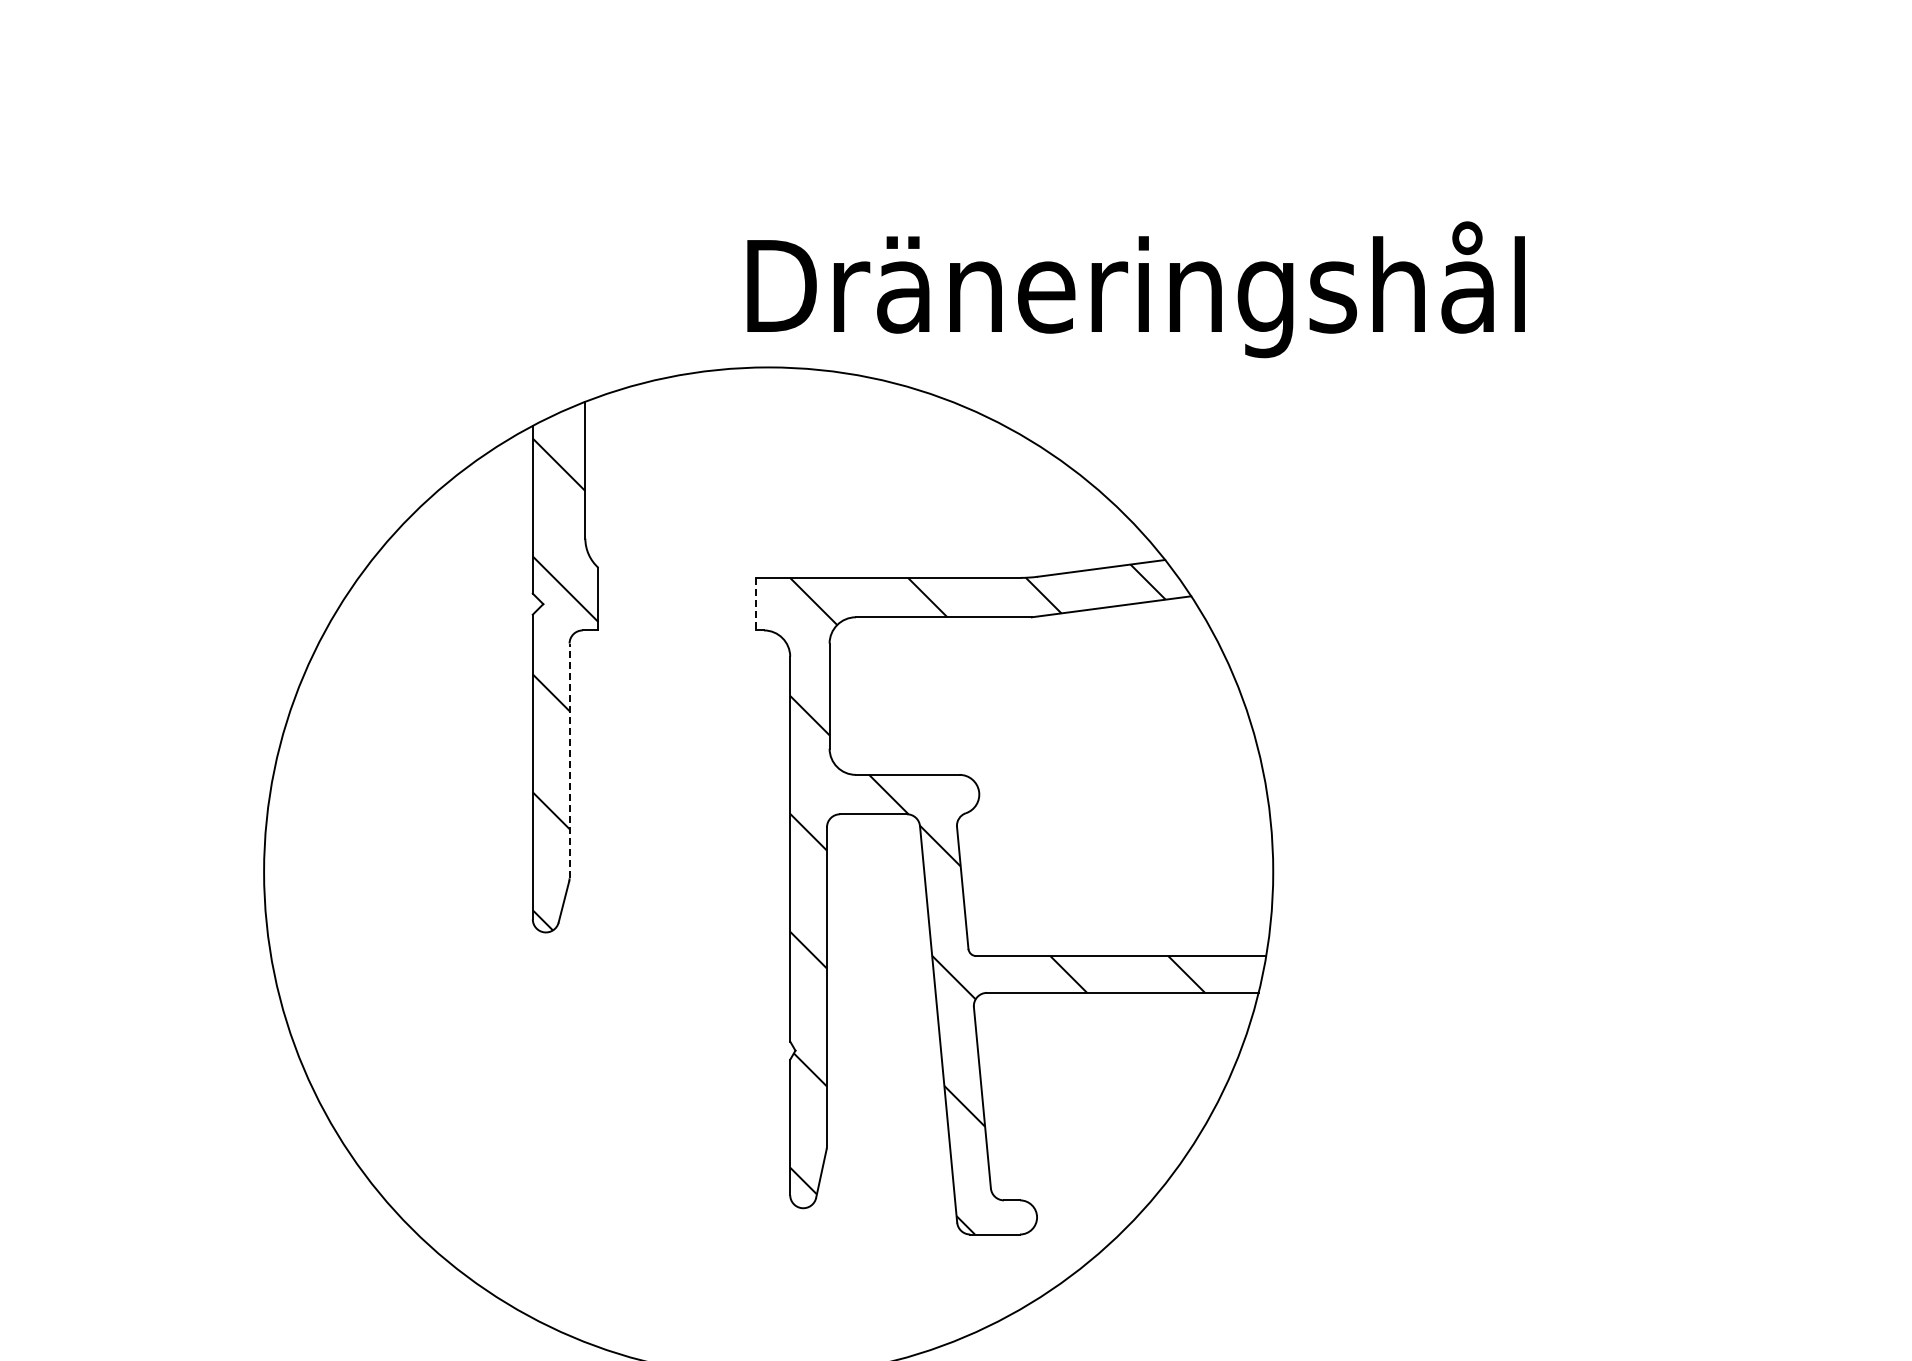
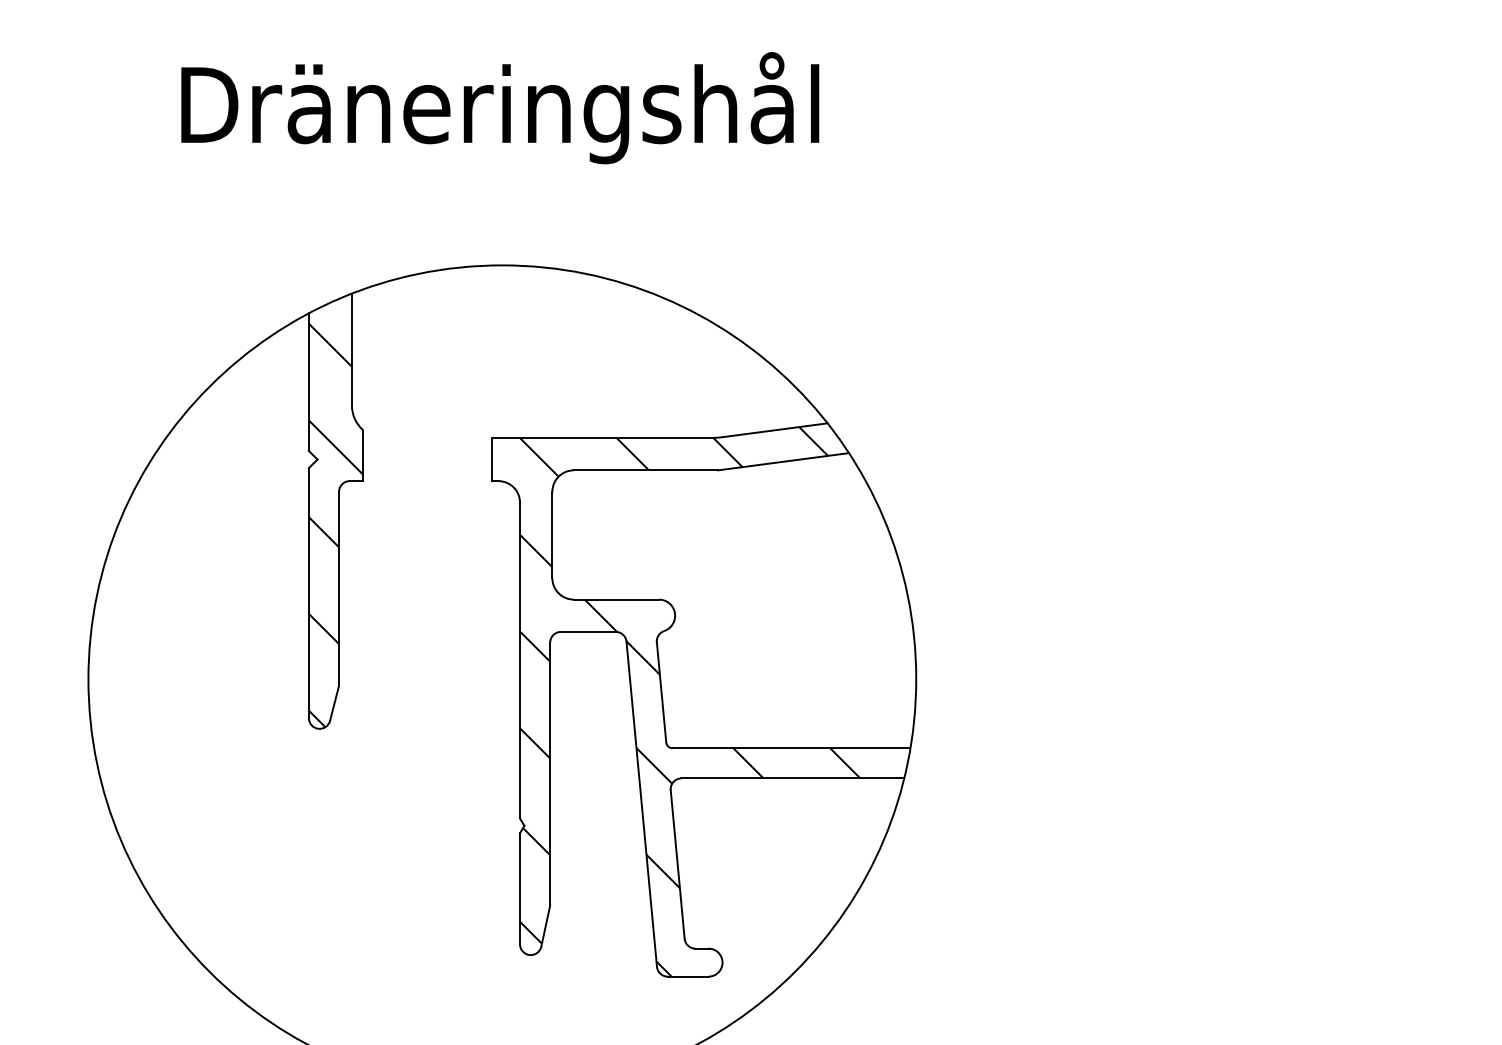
text: (1135, 289) -> (499, 107), moved
line: (756, 604) -> (492, 459), dashed -> solid
line: (569, 760) -> (338, 587), dashed -> solid

